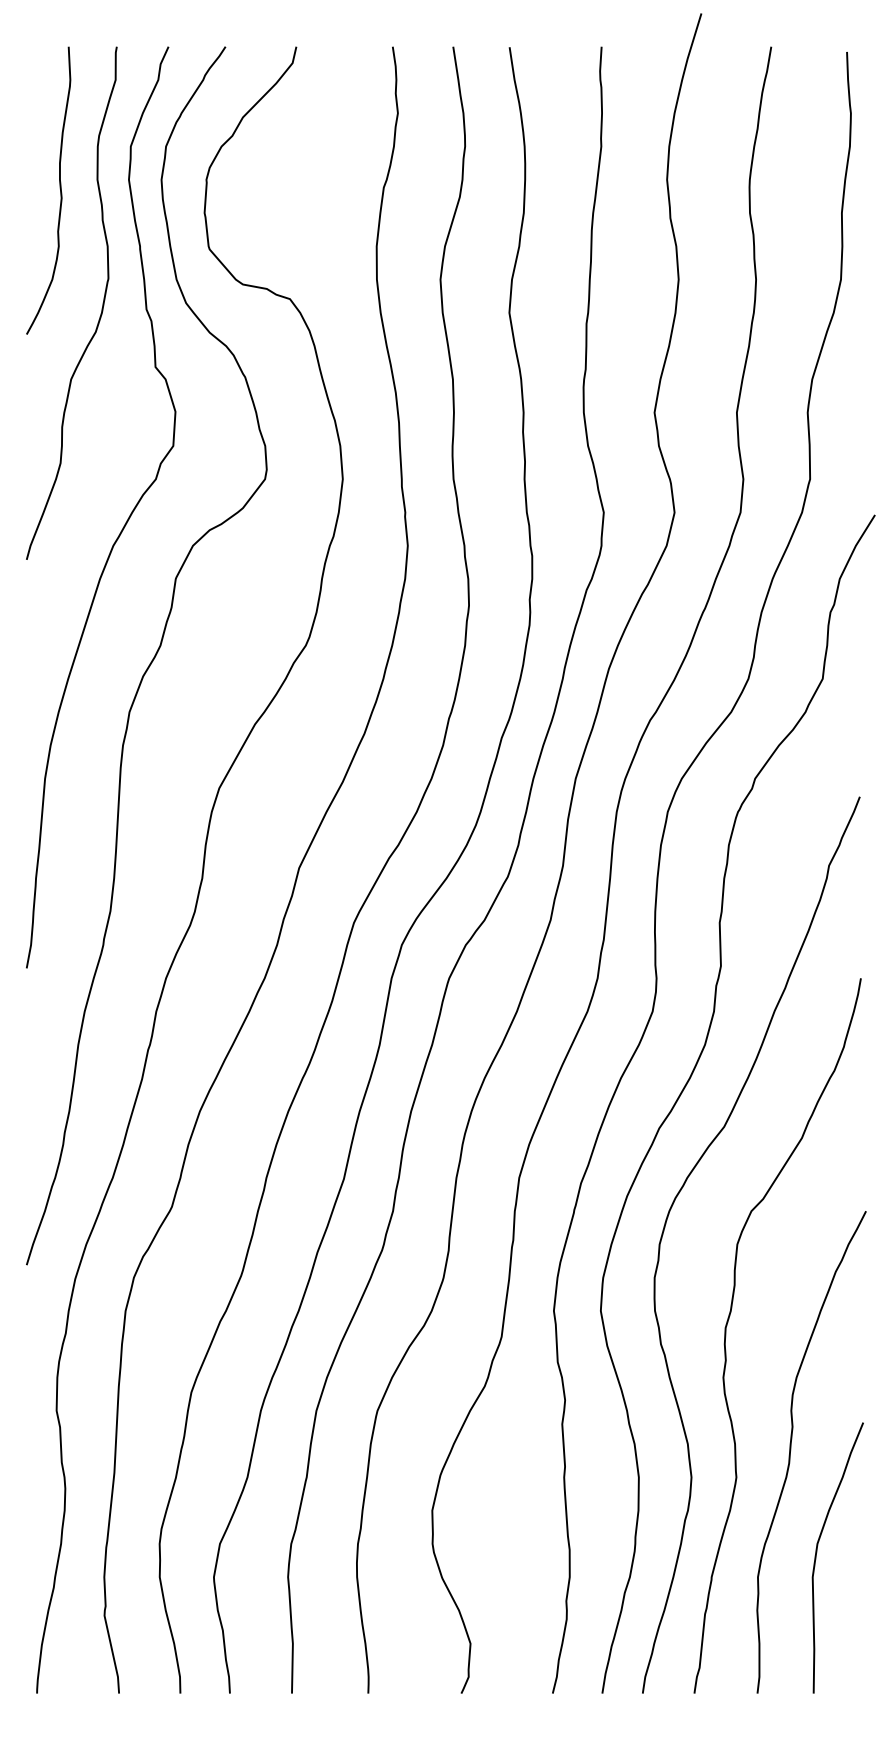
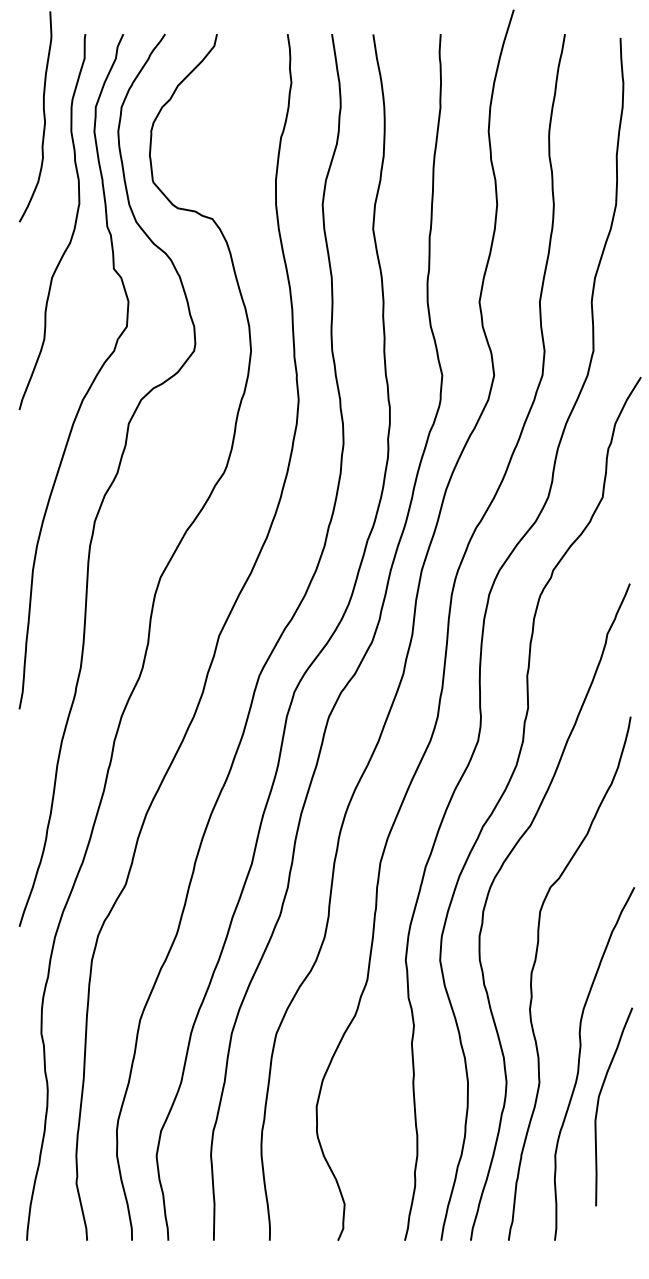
curve: (59, 188) -> (43, 115), moved
curve: (817, 1552) -> (598, 1102), moved

